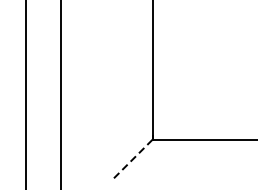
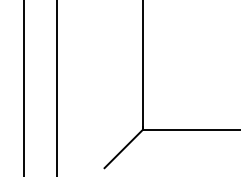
line: (132, 160) -> (123, 149), dashed -> solid

